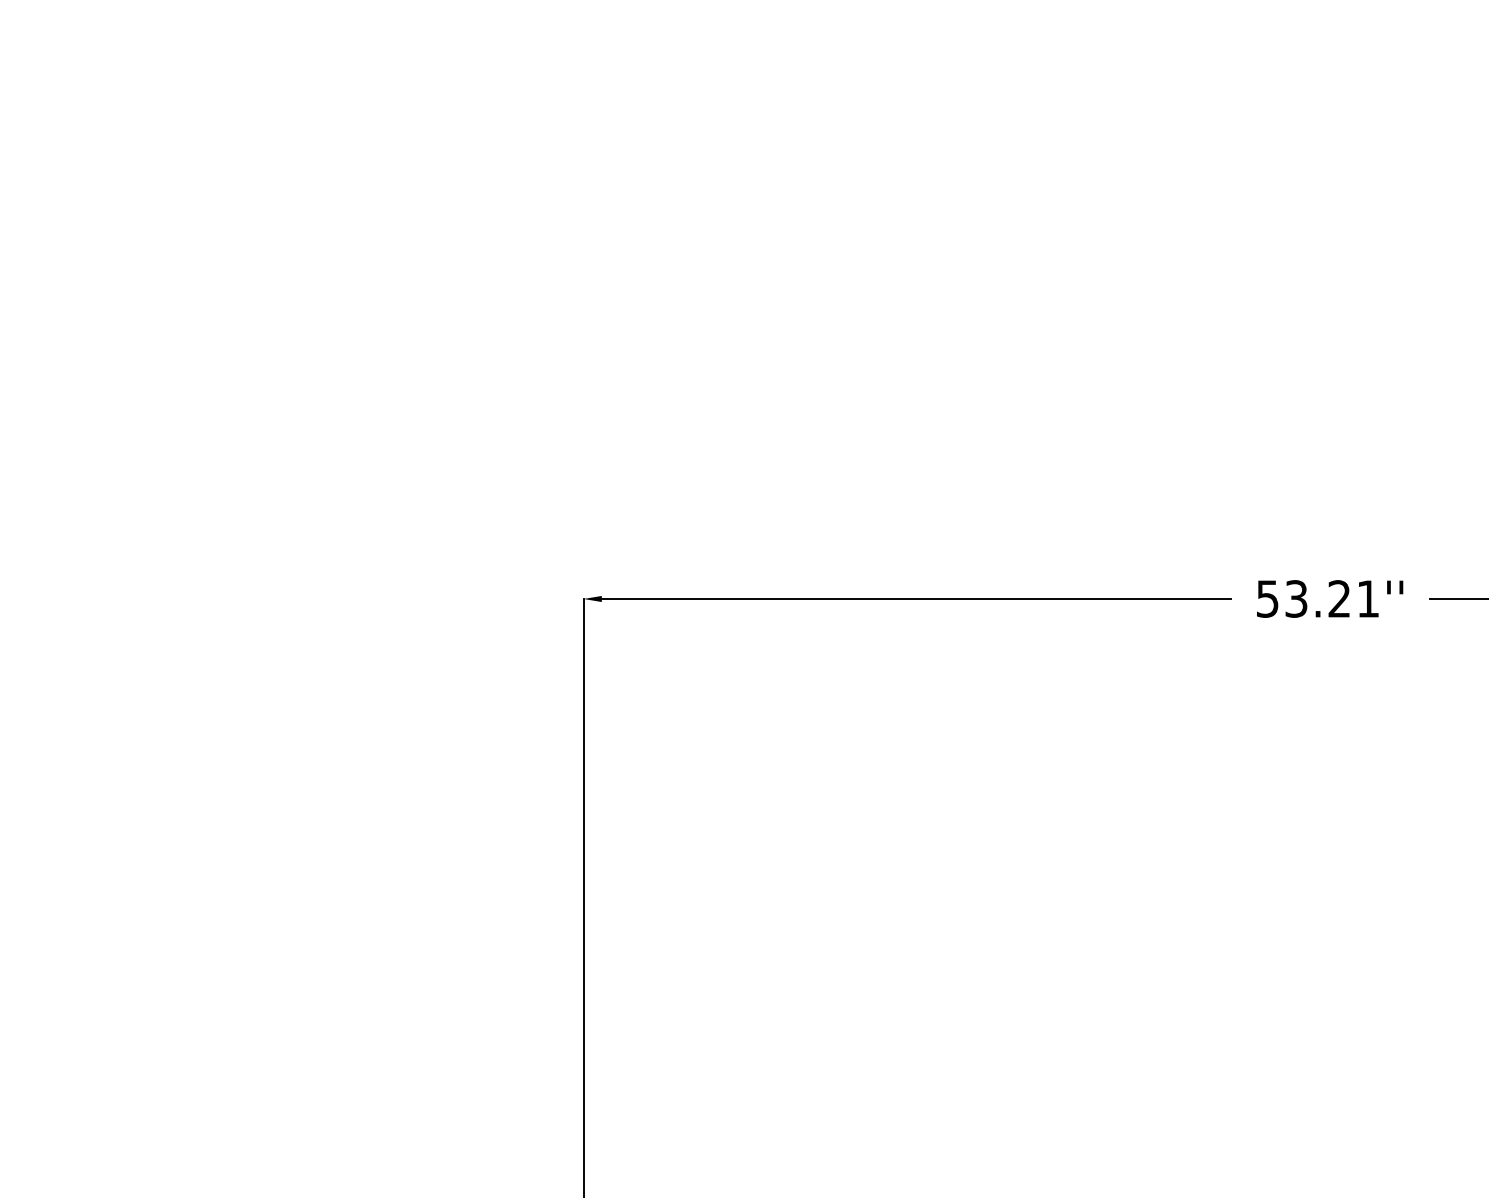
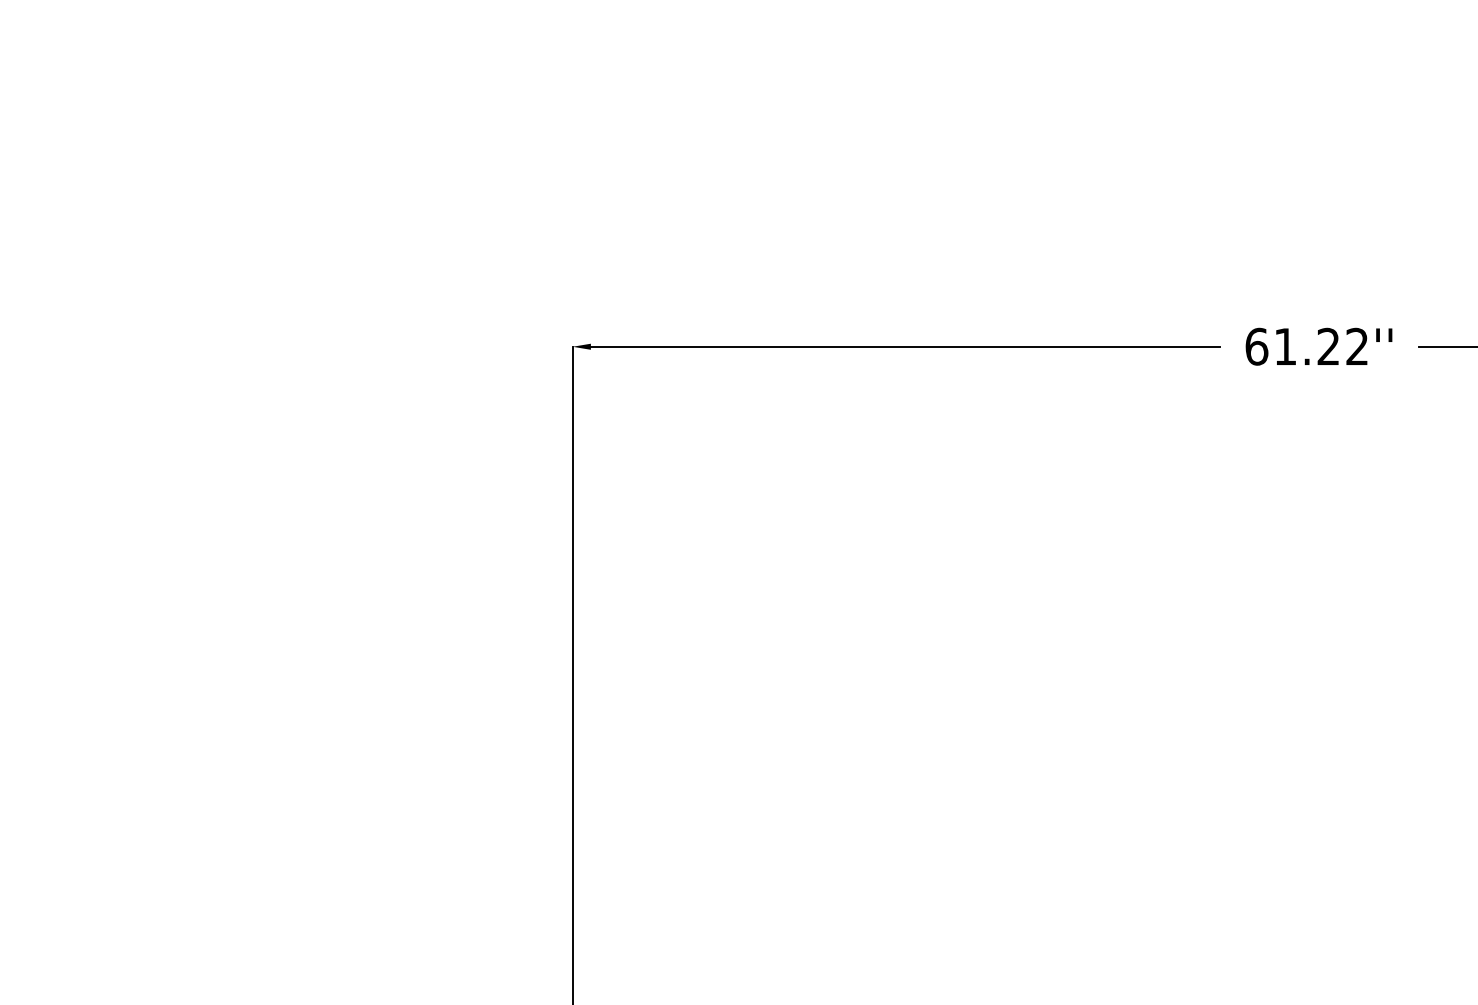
text: (1317, 598) -> (1306, 346), 53.21'' -> 61.22''

